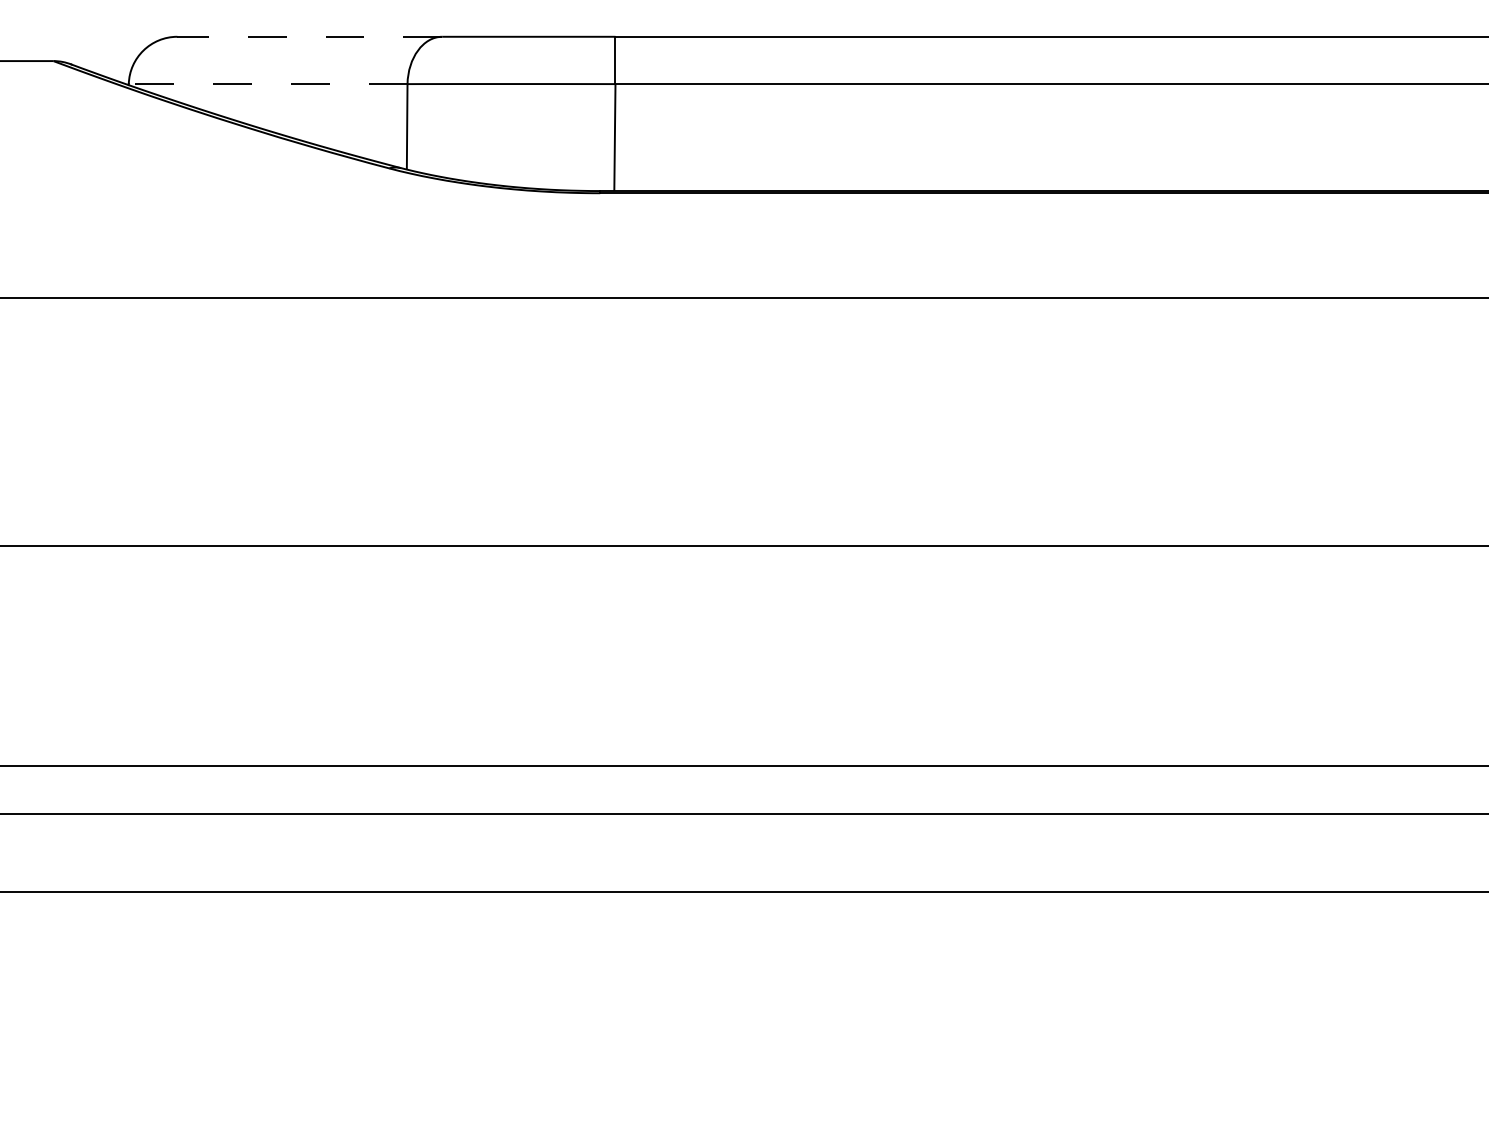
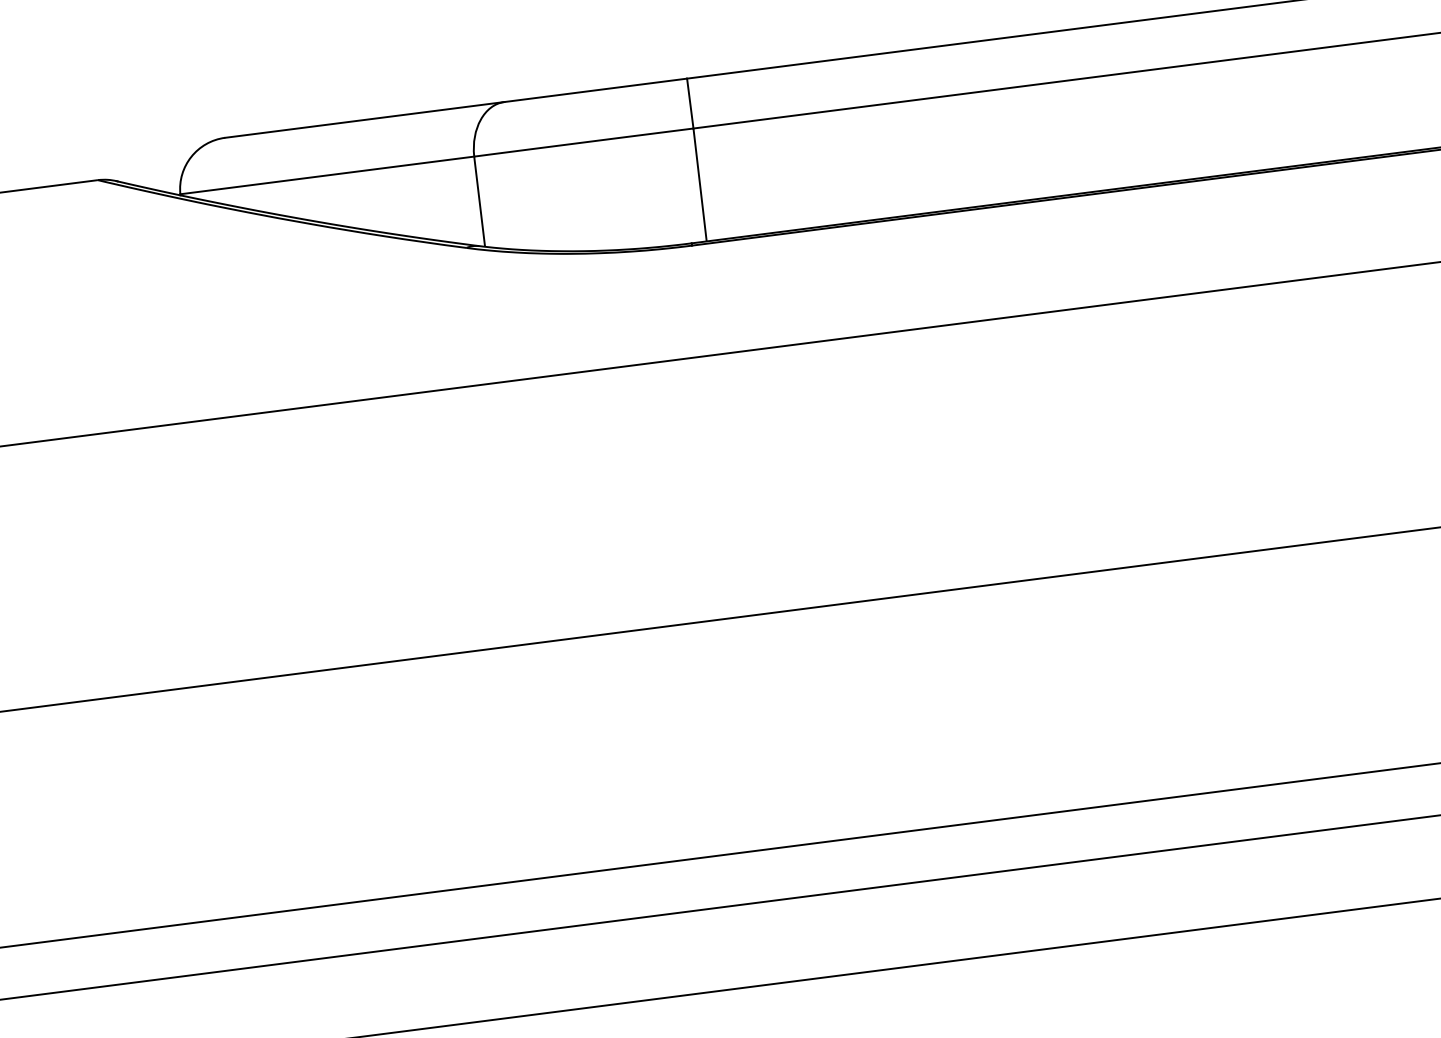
line: (309, 36) -> (364, 119), dashed -> solid
line: (267, 84) -> (326, 175), dashed -> solid

